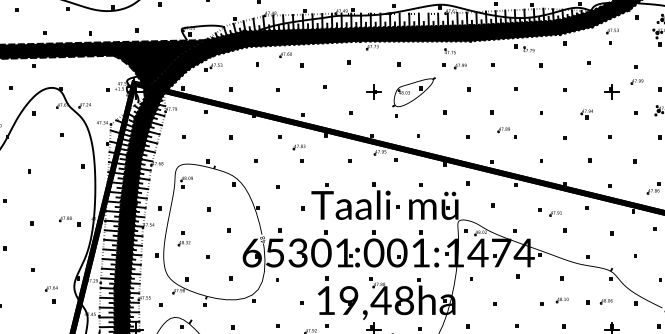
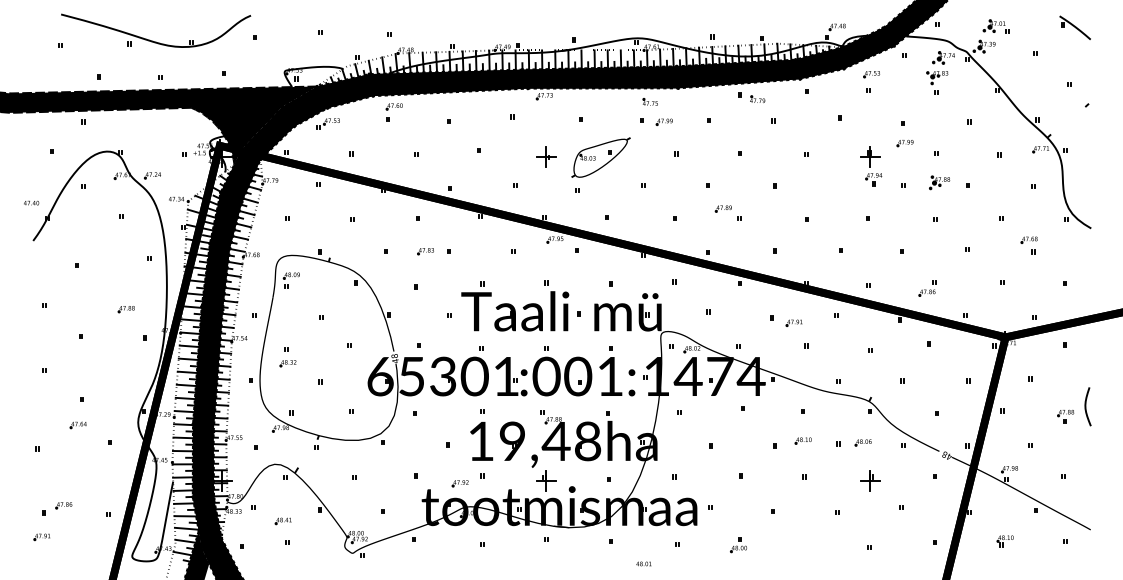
part: (285, 54) -> (393, 106), moved
part: (586, 114) -> (873, 179), moved
part: (299, 147) -> (425, 251), moved
part: (64, 219) -> (125, 309), moved
part: (51, 288) -> (77, 425), moved

